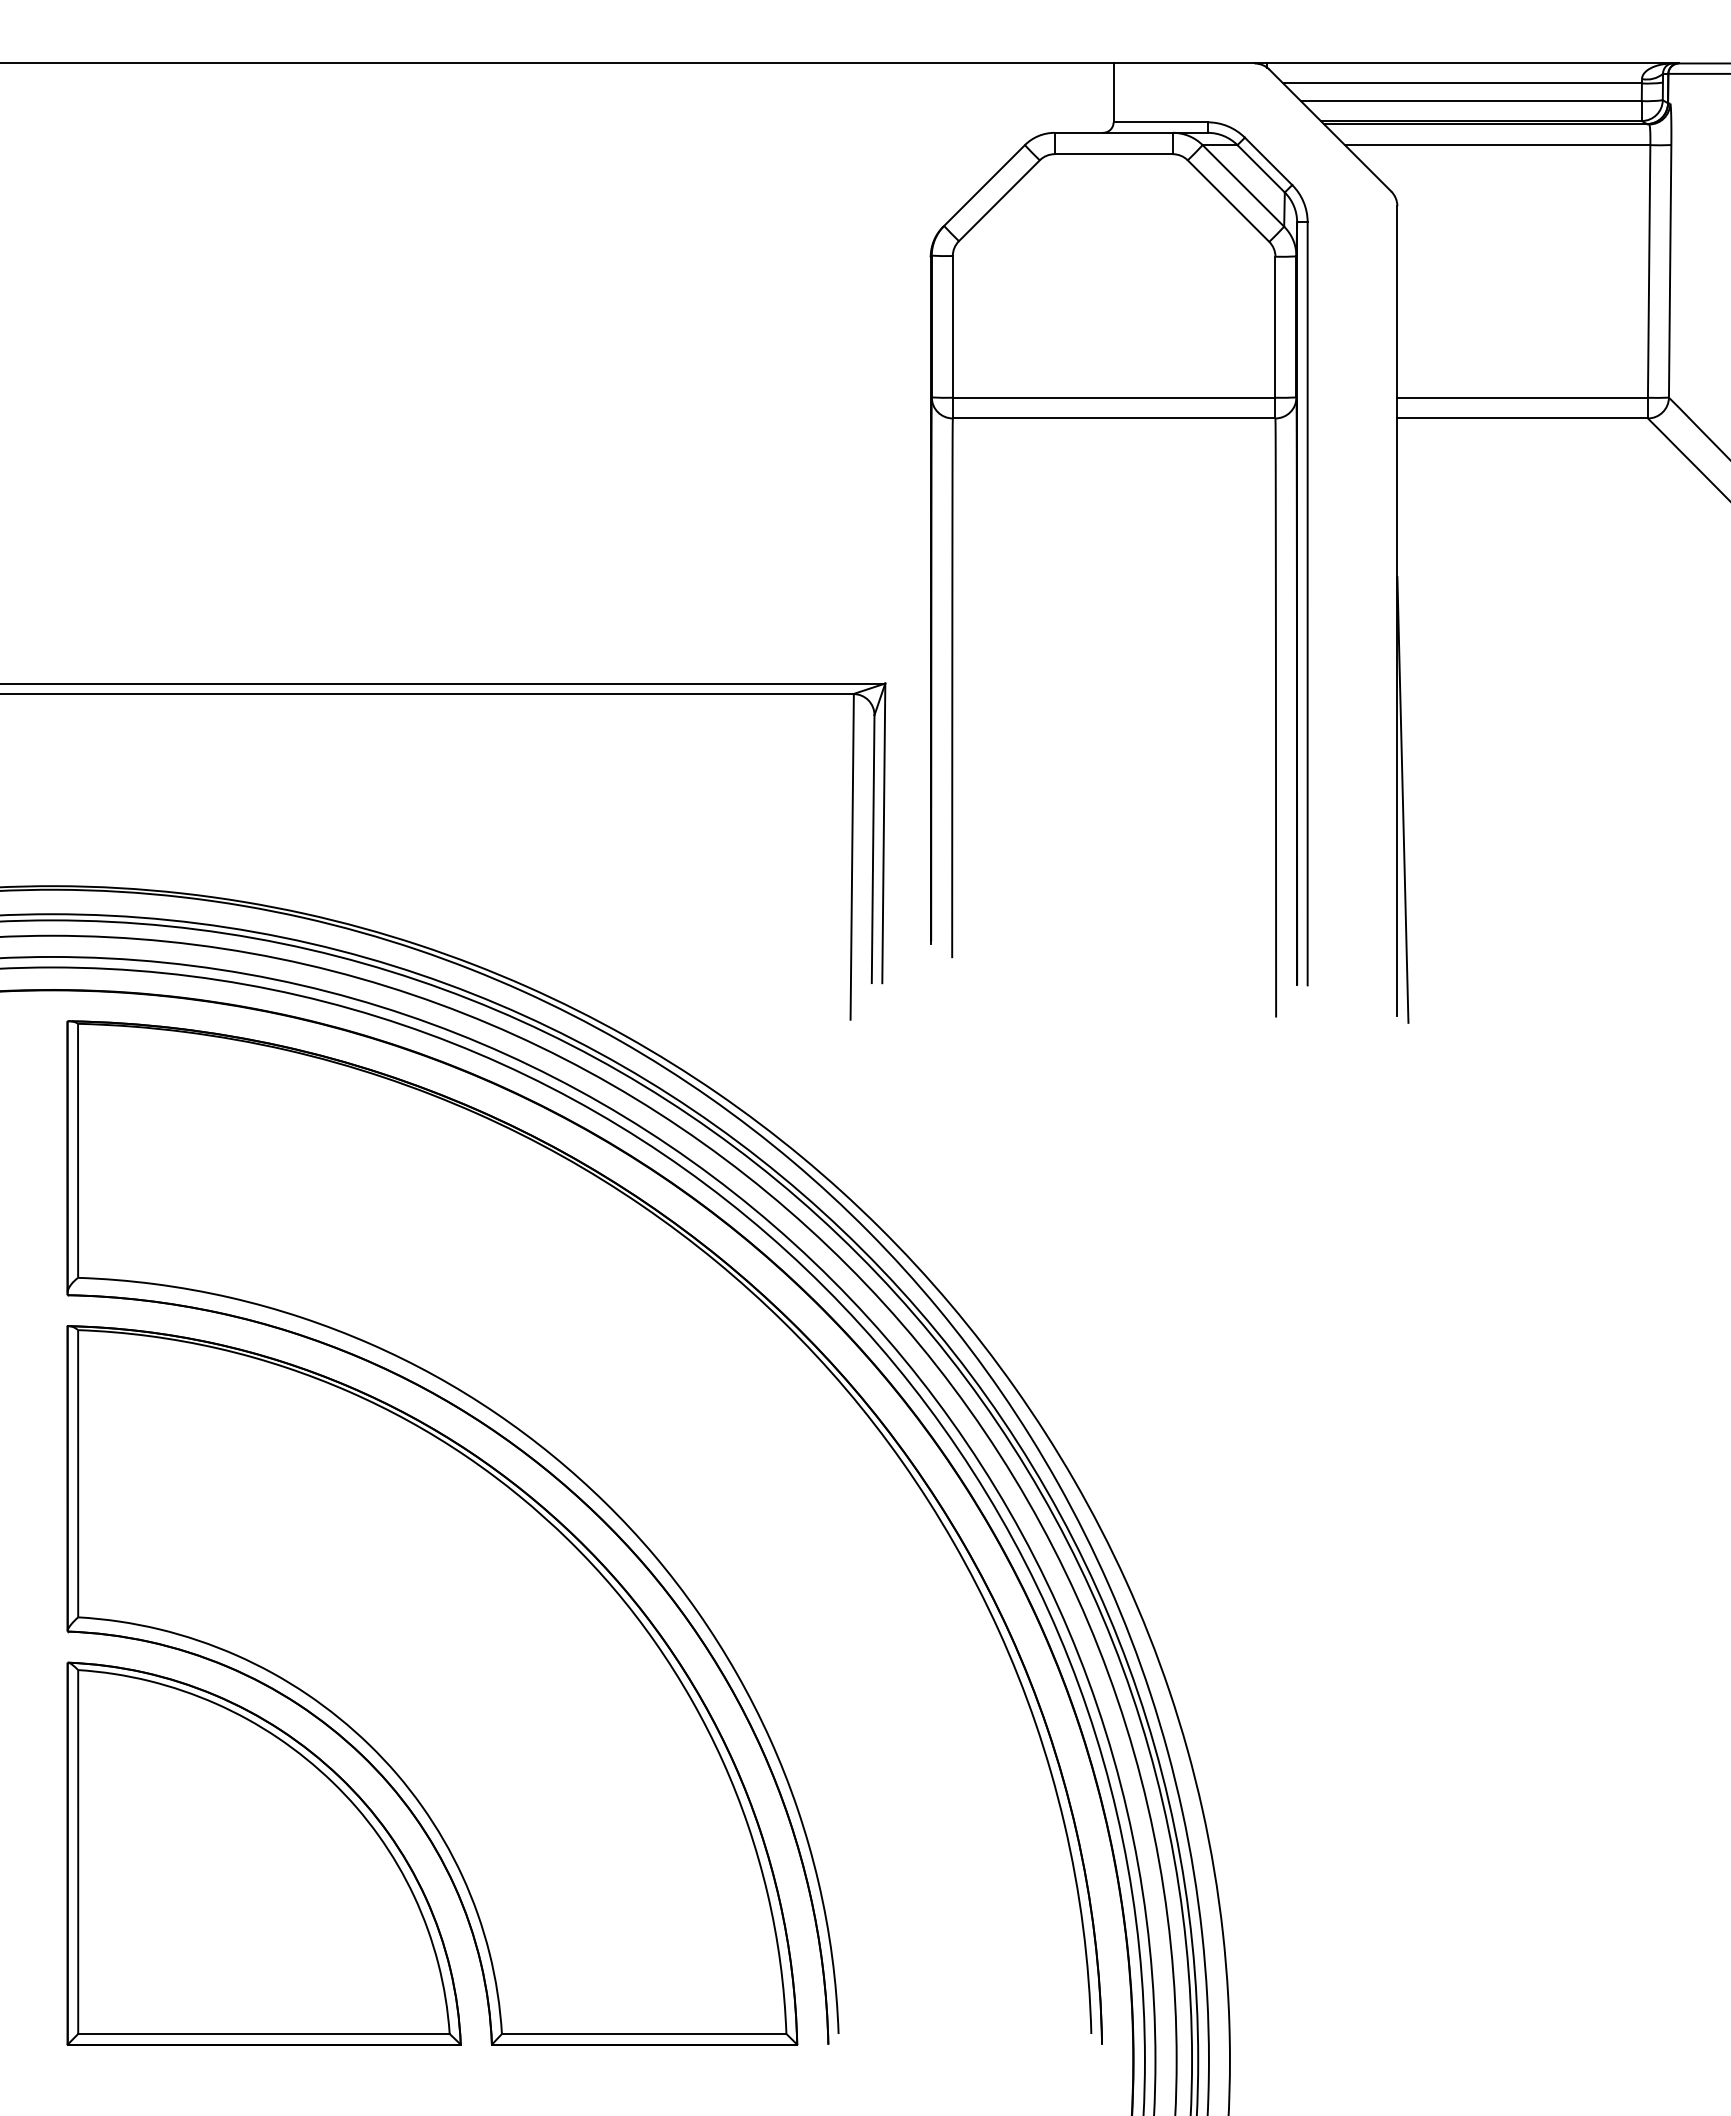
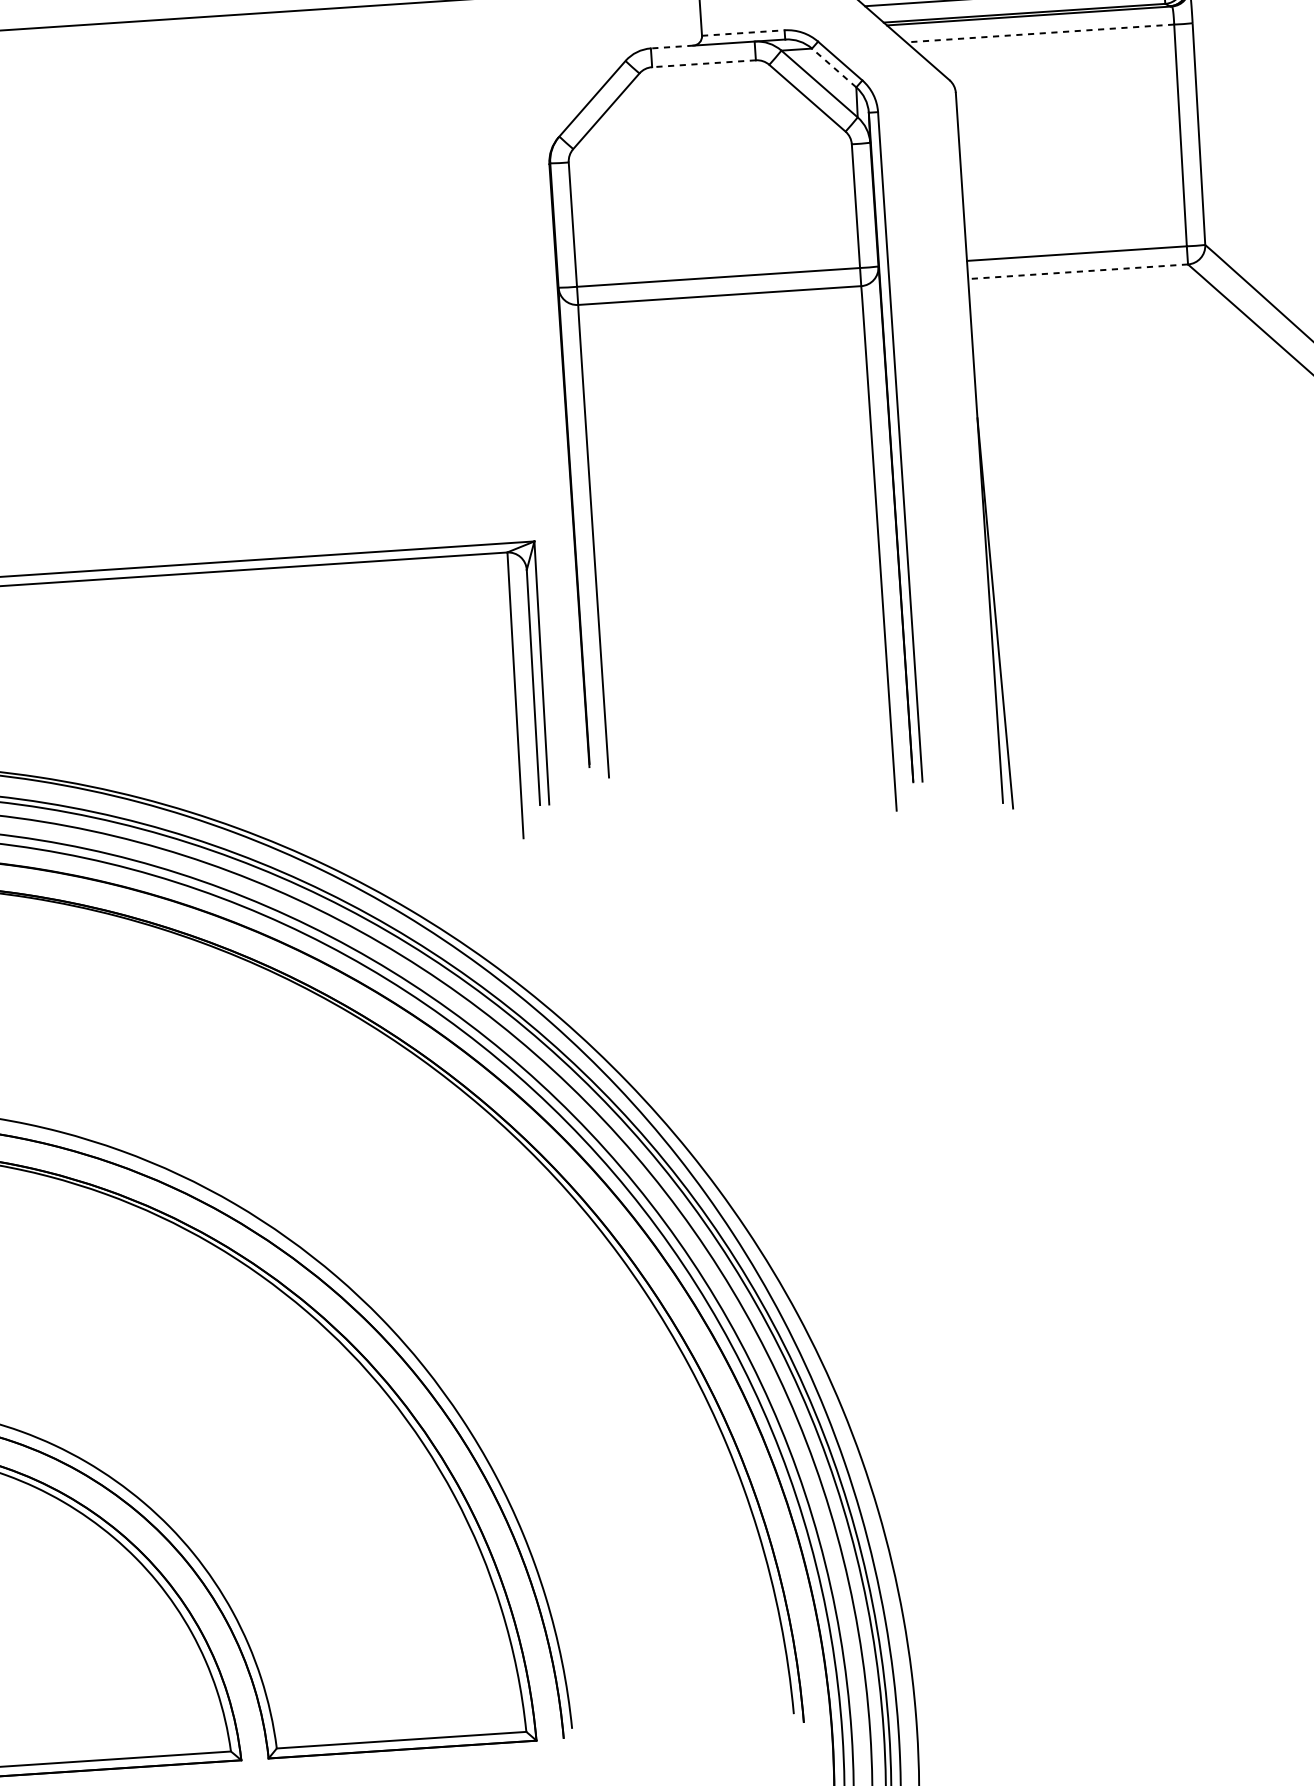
line: (1161, 122) -> (744, 33), solid -> dashed
line: (1078, 132) -> (671, 46), solid -> dashed
line: (1497, 145) -> (1040, 33), solid -> dashed
line: (1113, 154) -> (703, 64), solid -> dashed
line: (1260, 168) -> (833, 67), solid -> dashed
line: (1522, 418) -> (1077, 271), solid -> dashed

